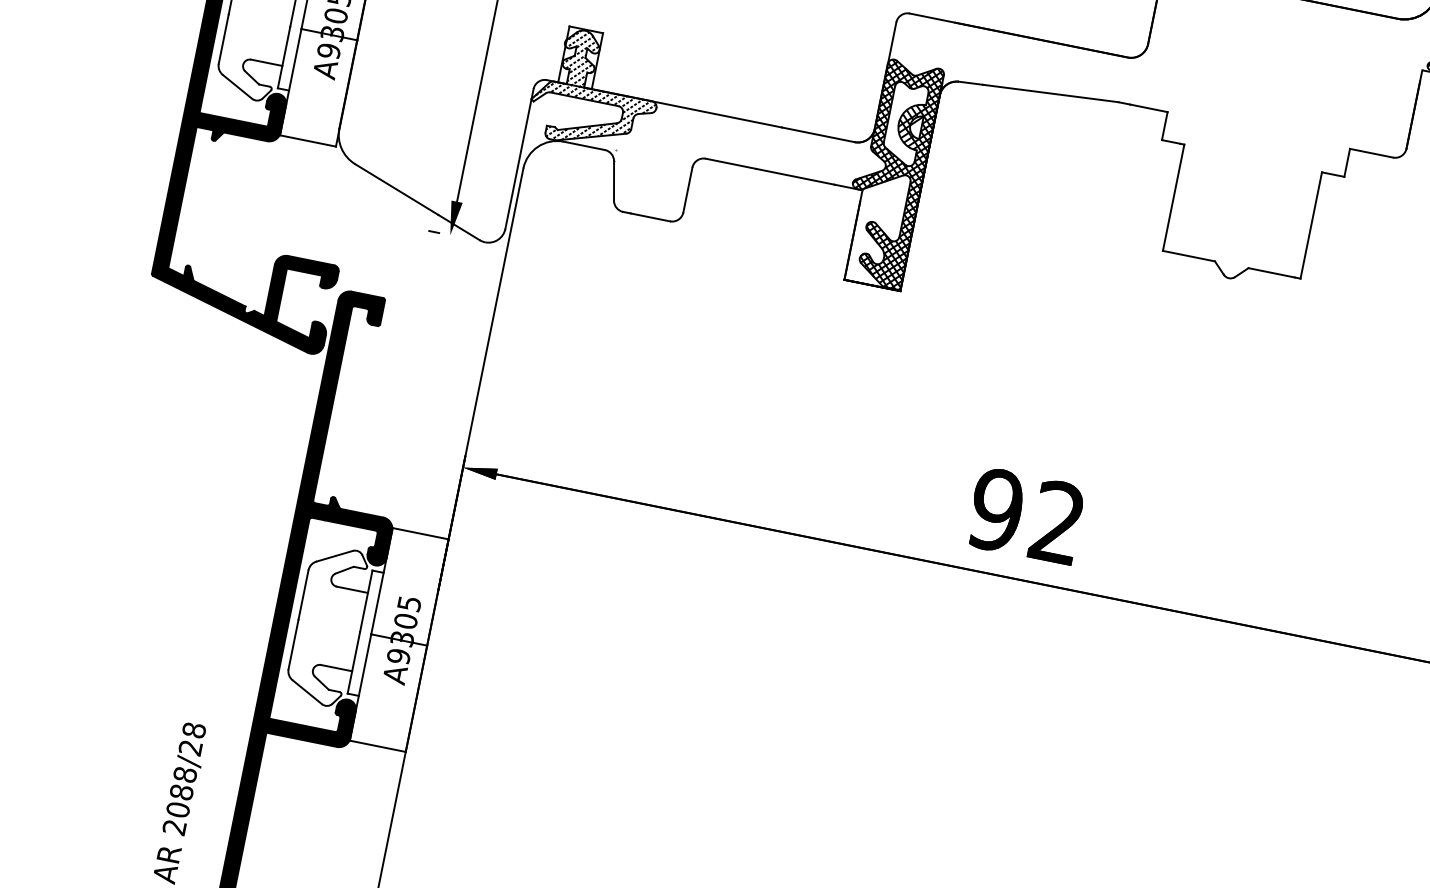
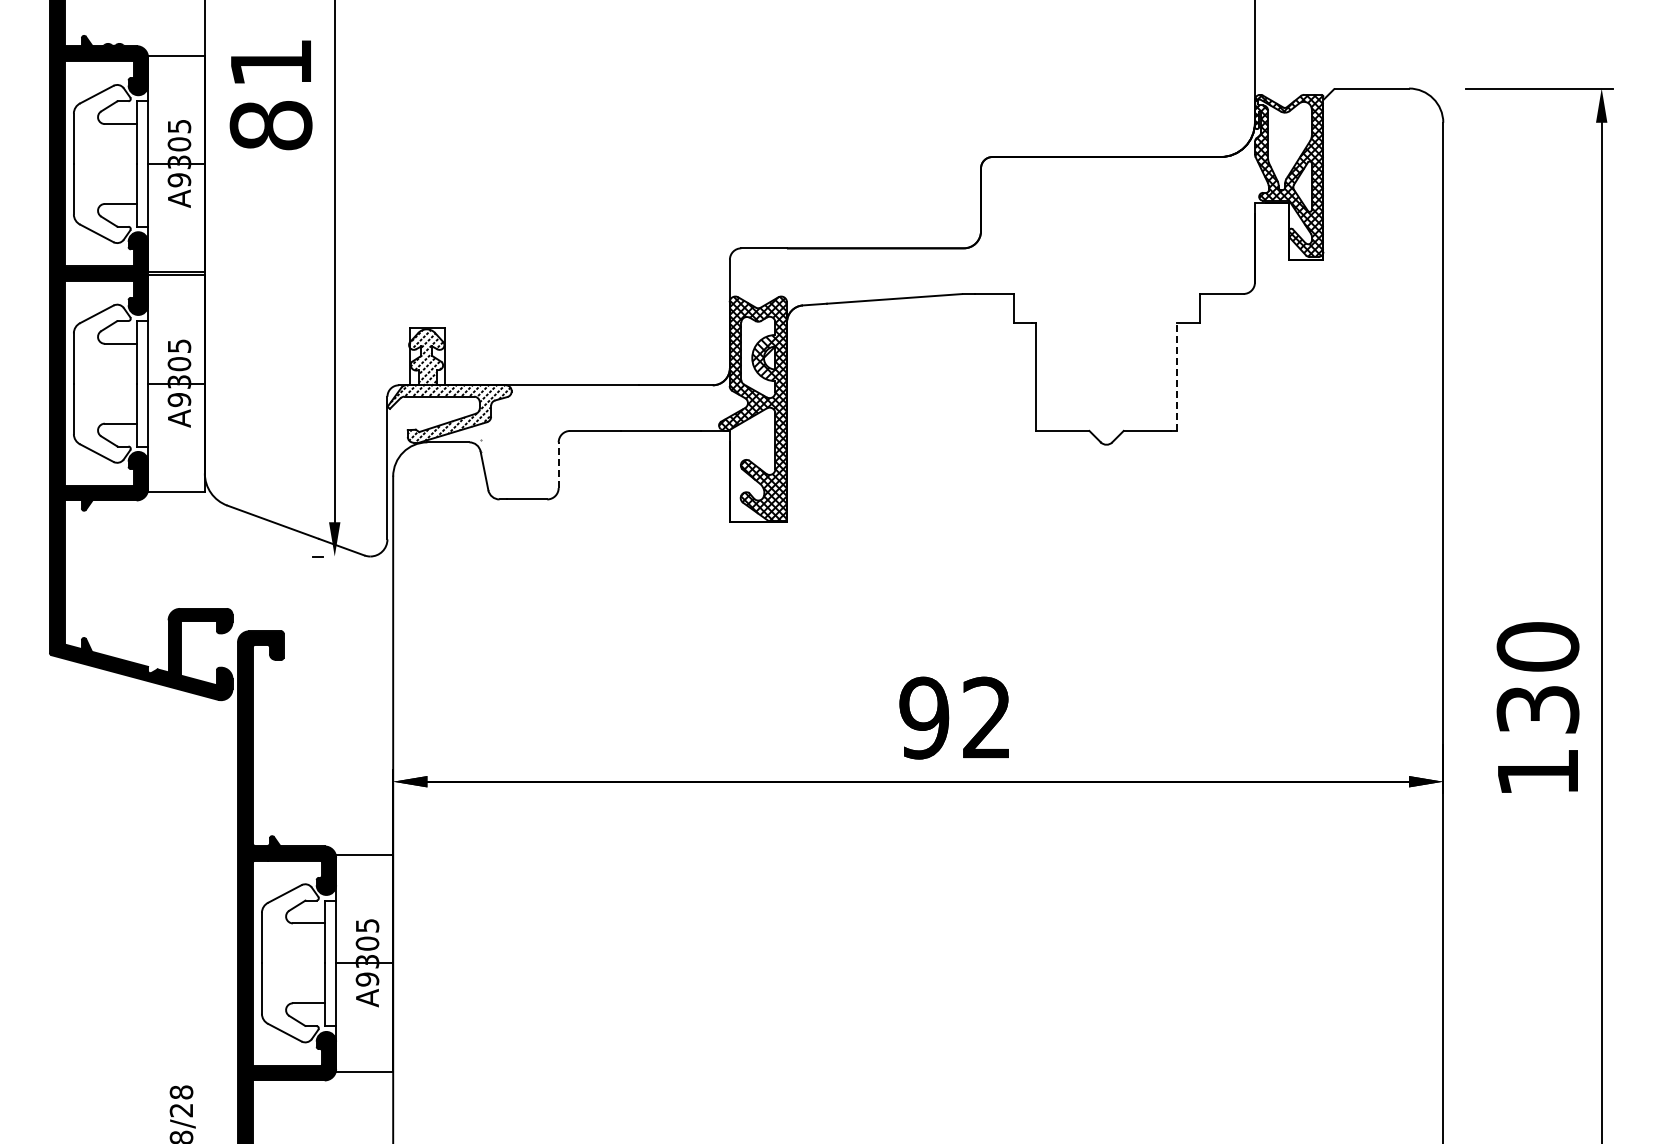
line: (687, 190) -> (558, 465), solid -> dashed
line: (1311, 225) -> (1176, 376), solid -> dashed

